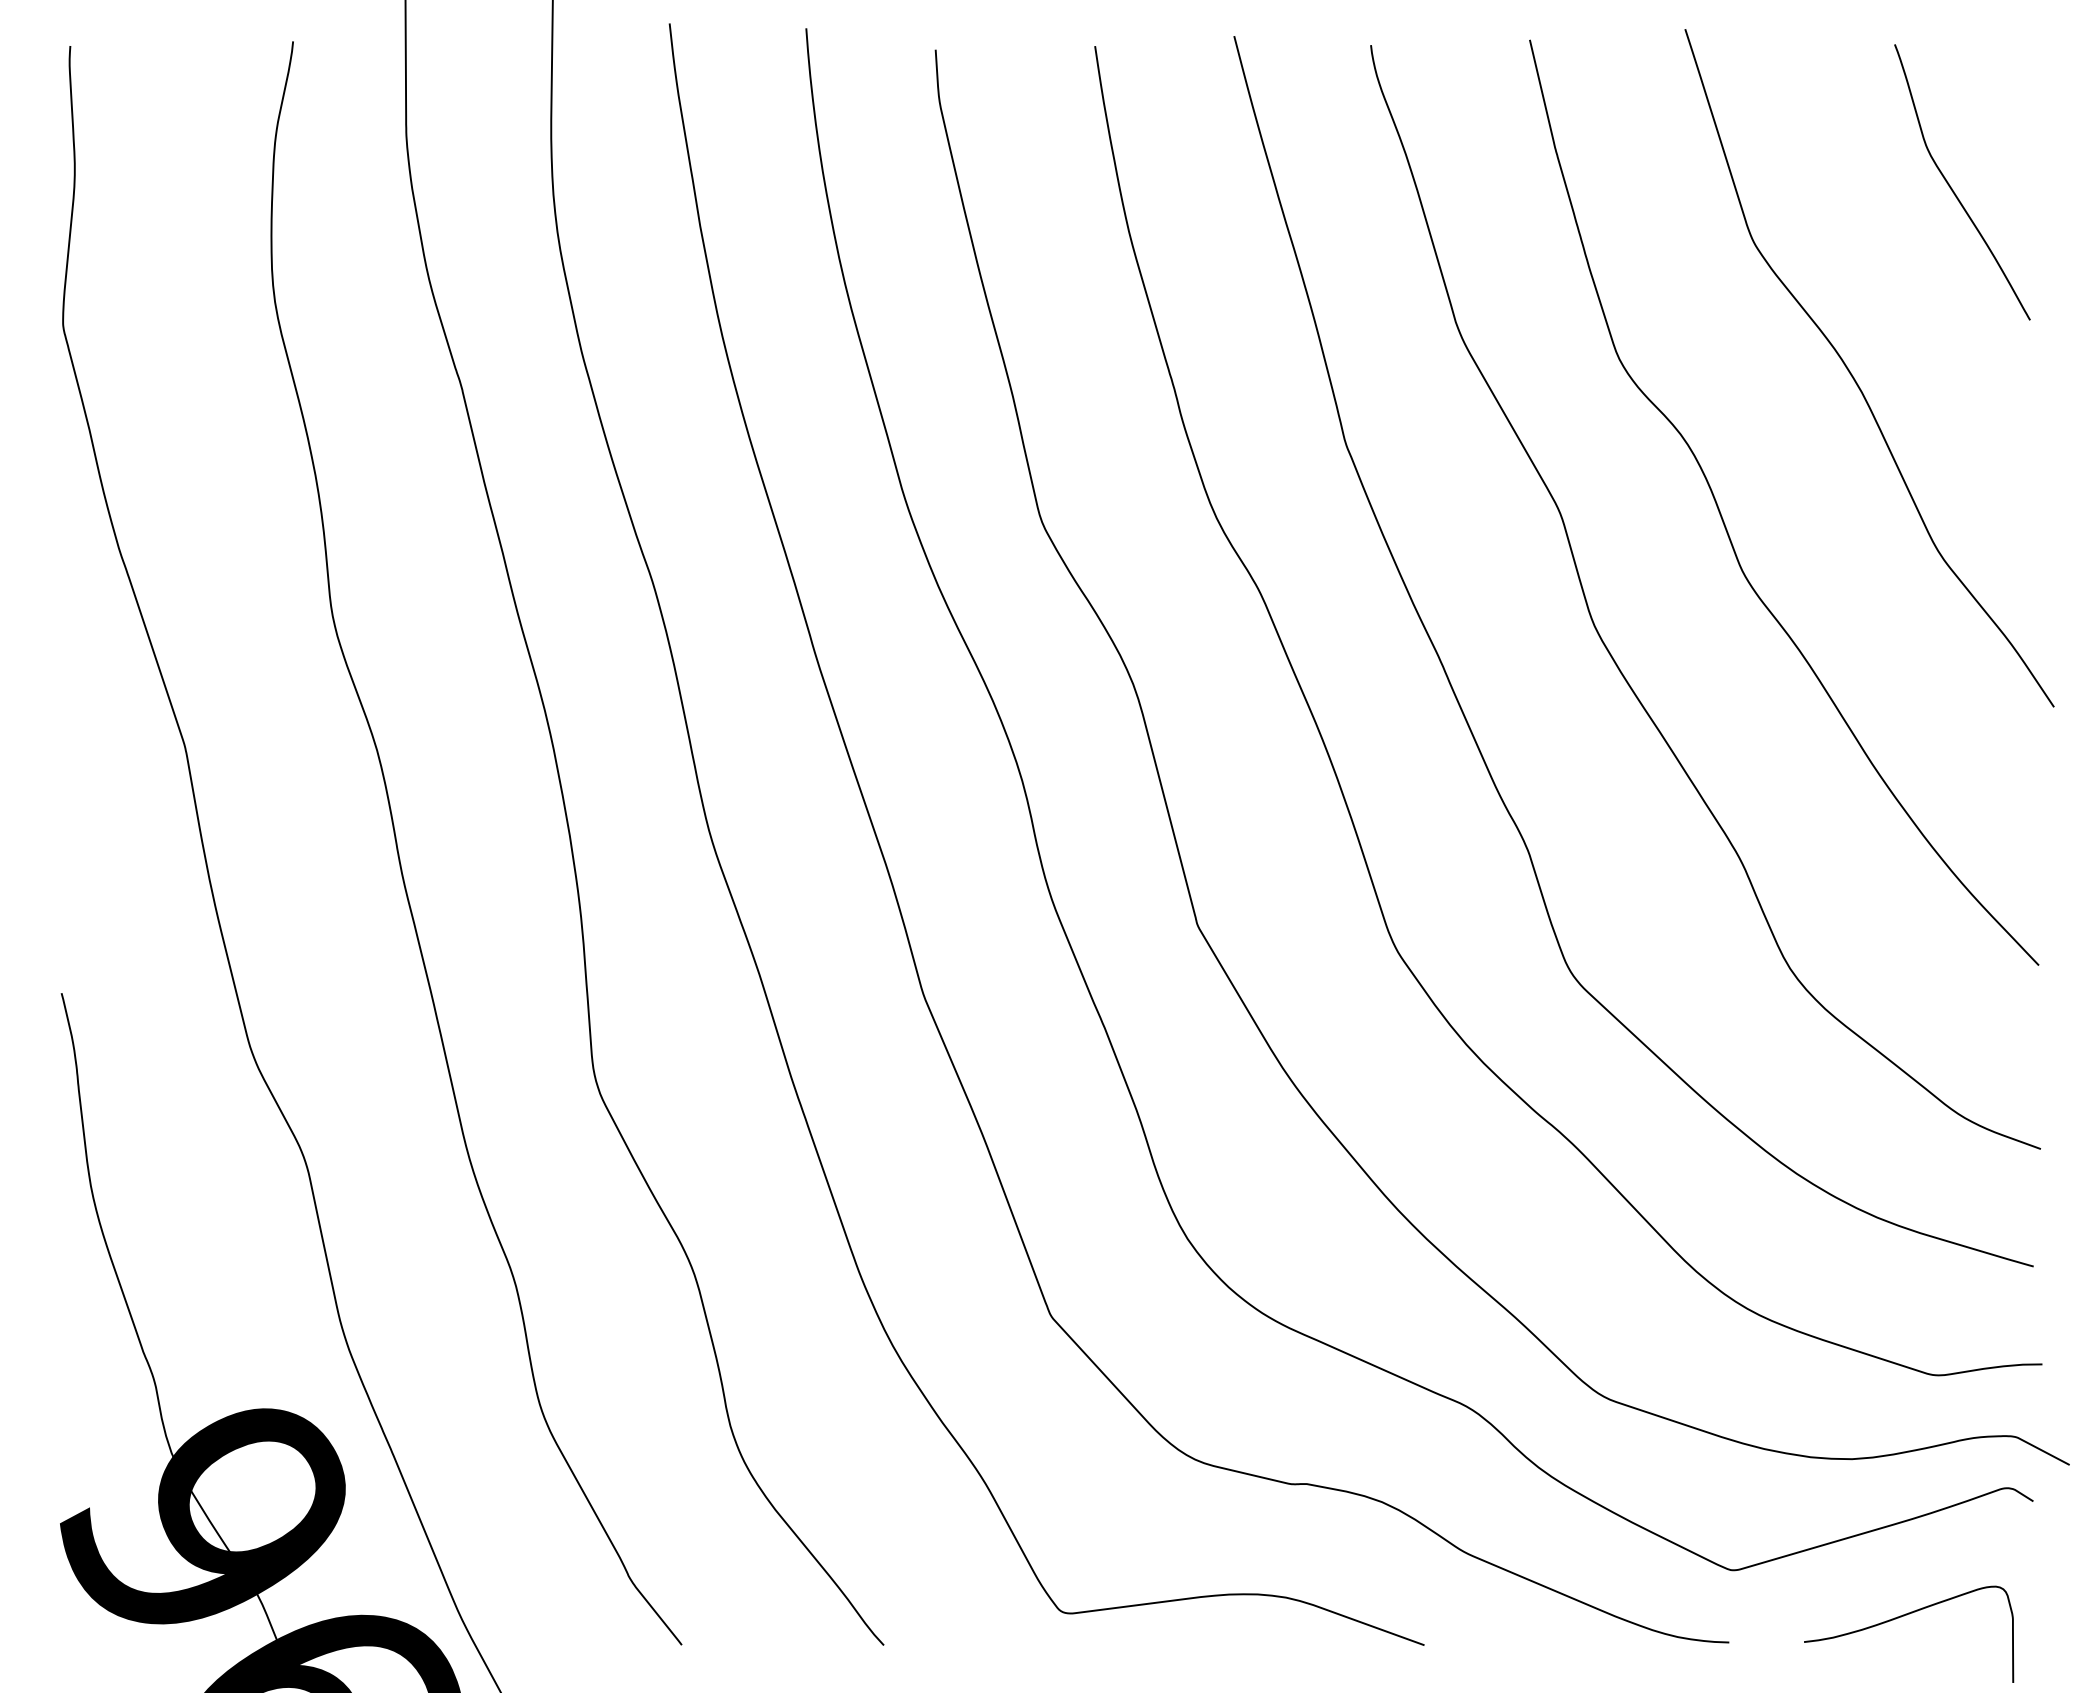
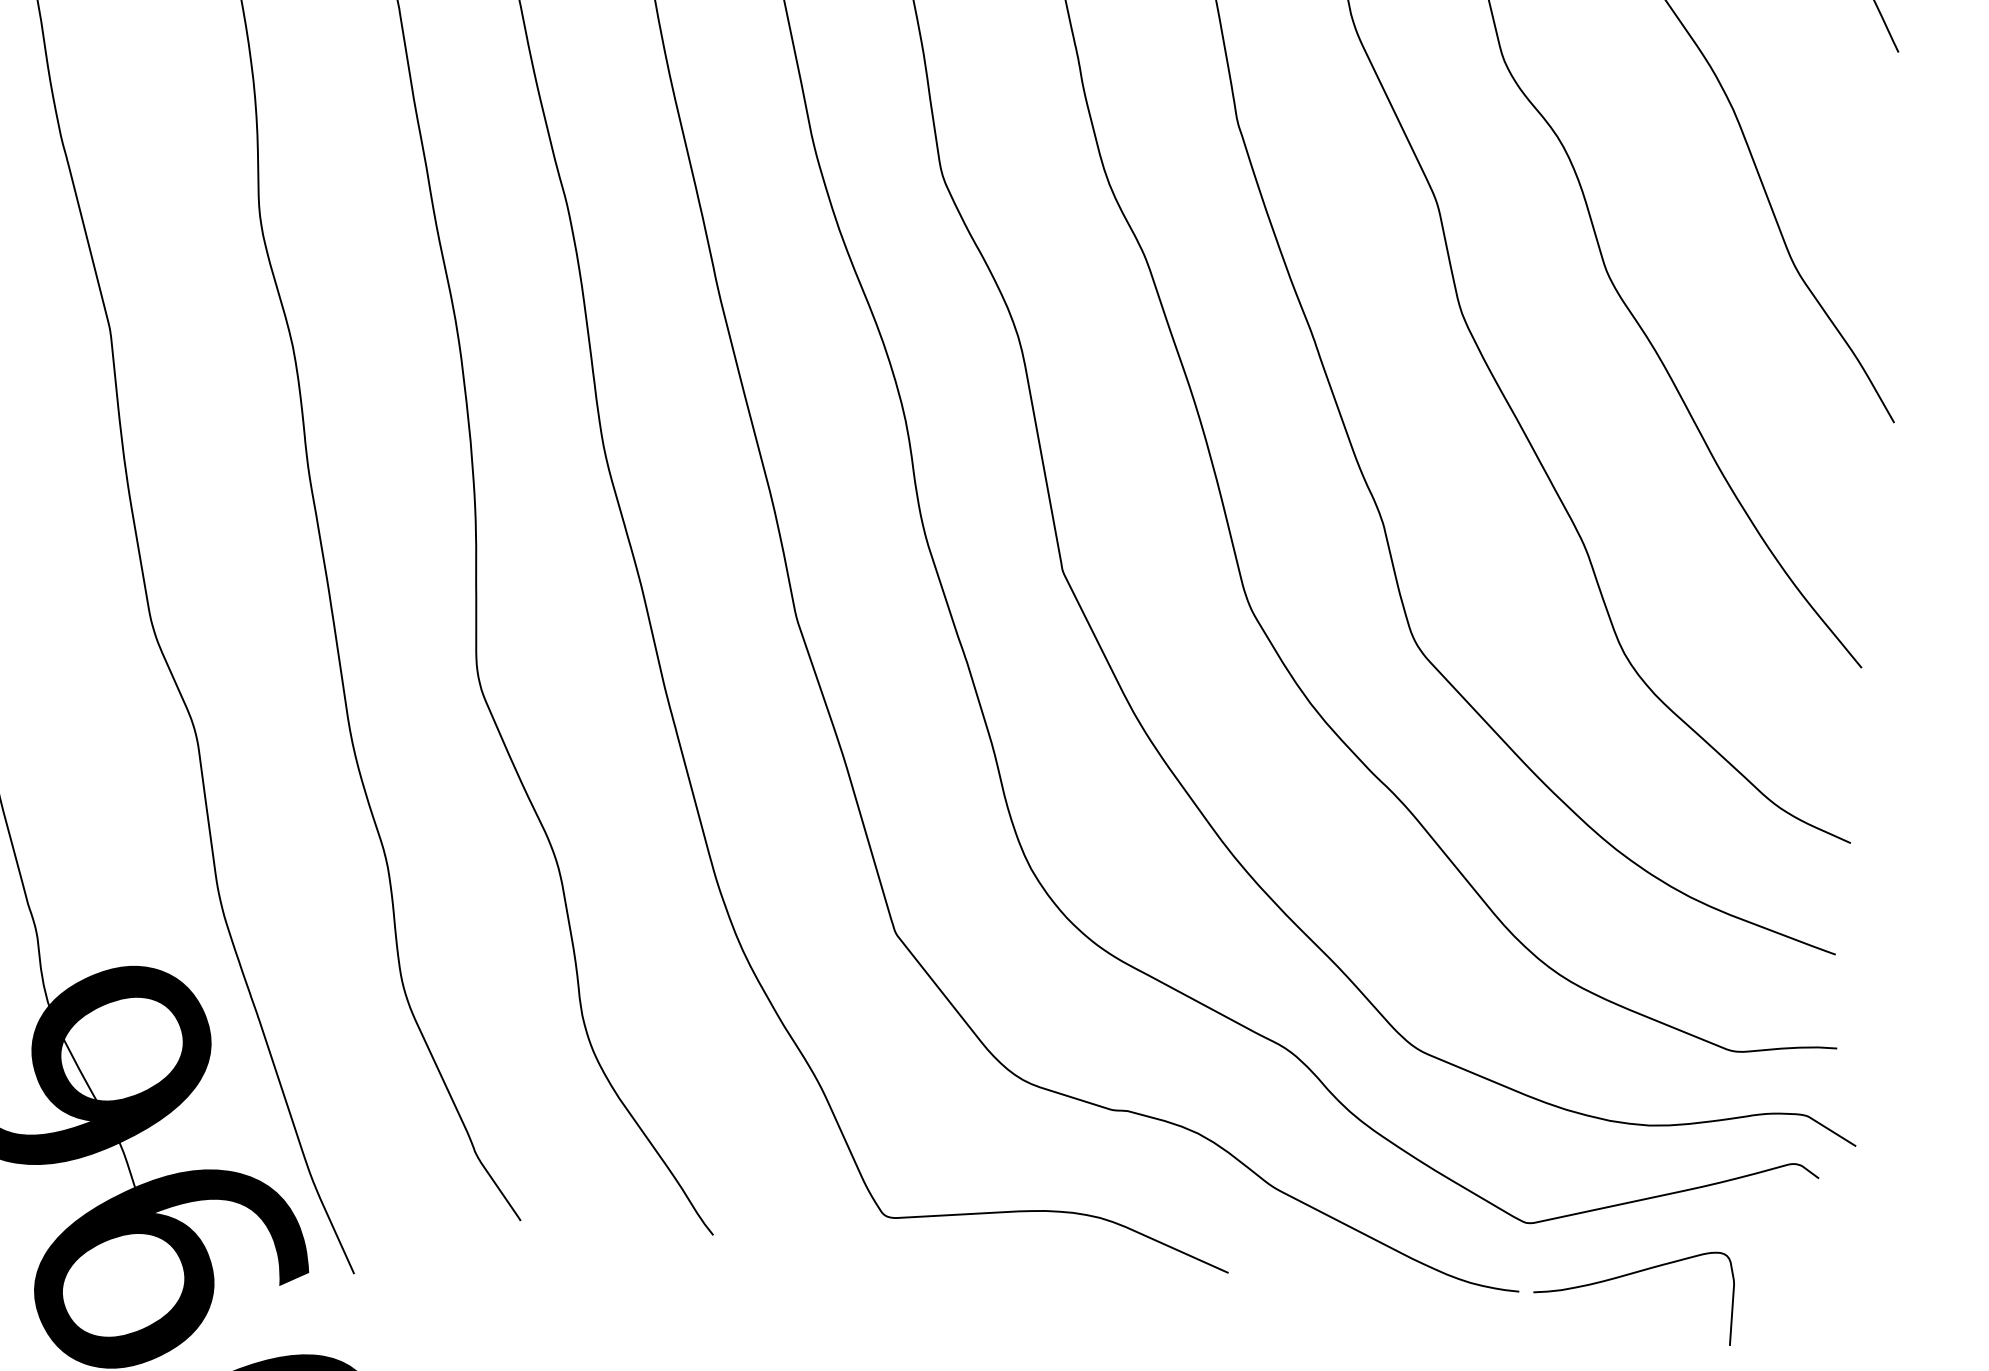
curve: (1904, 1616) -> (1630, 1274), moved

